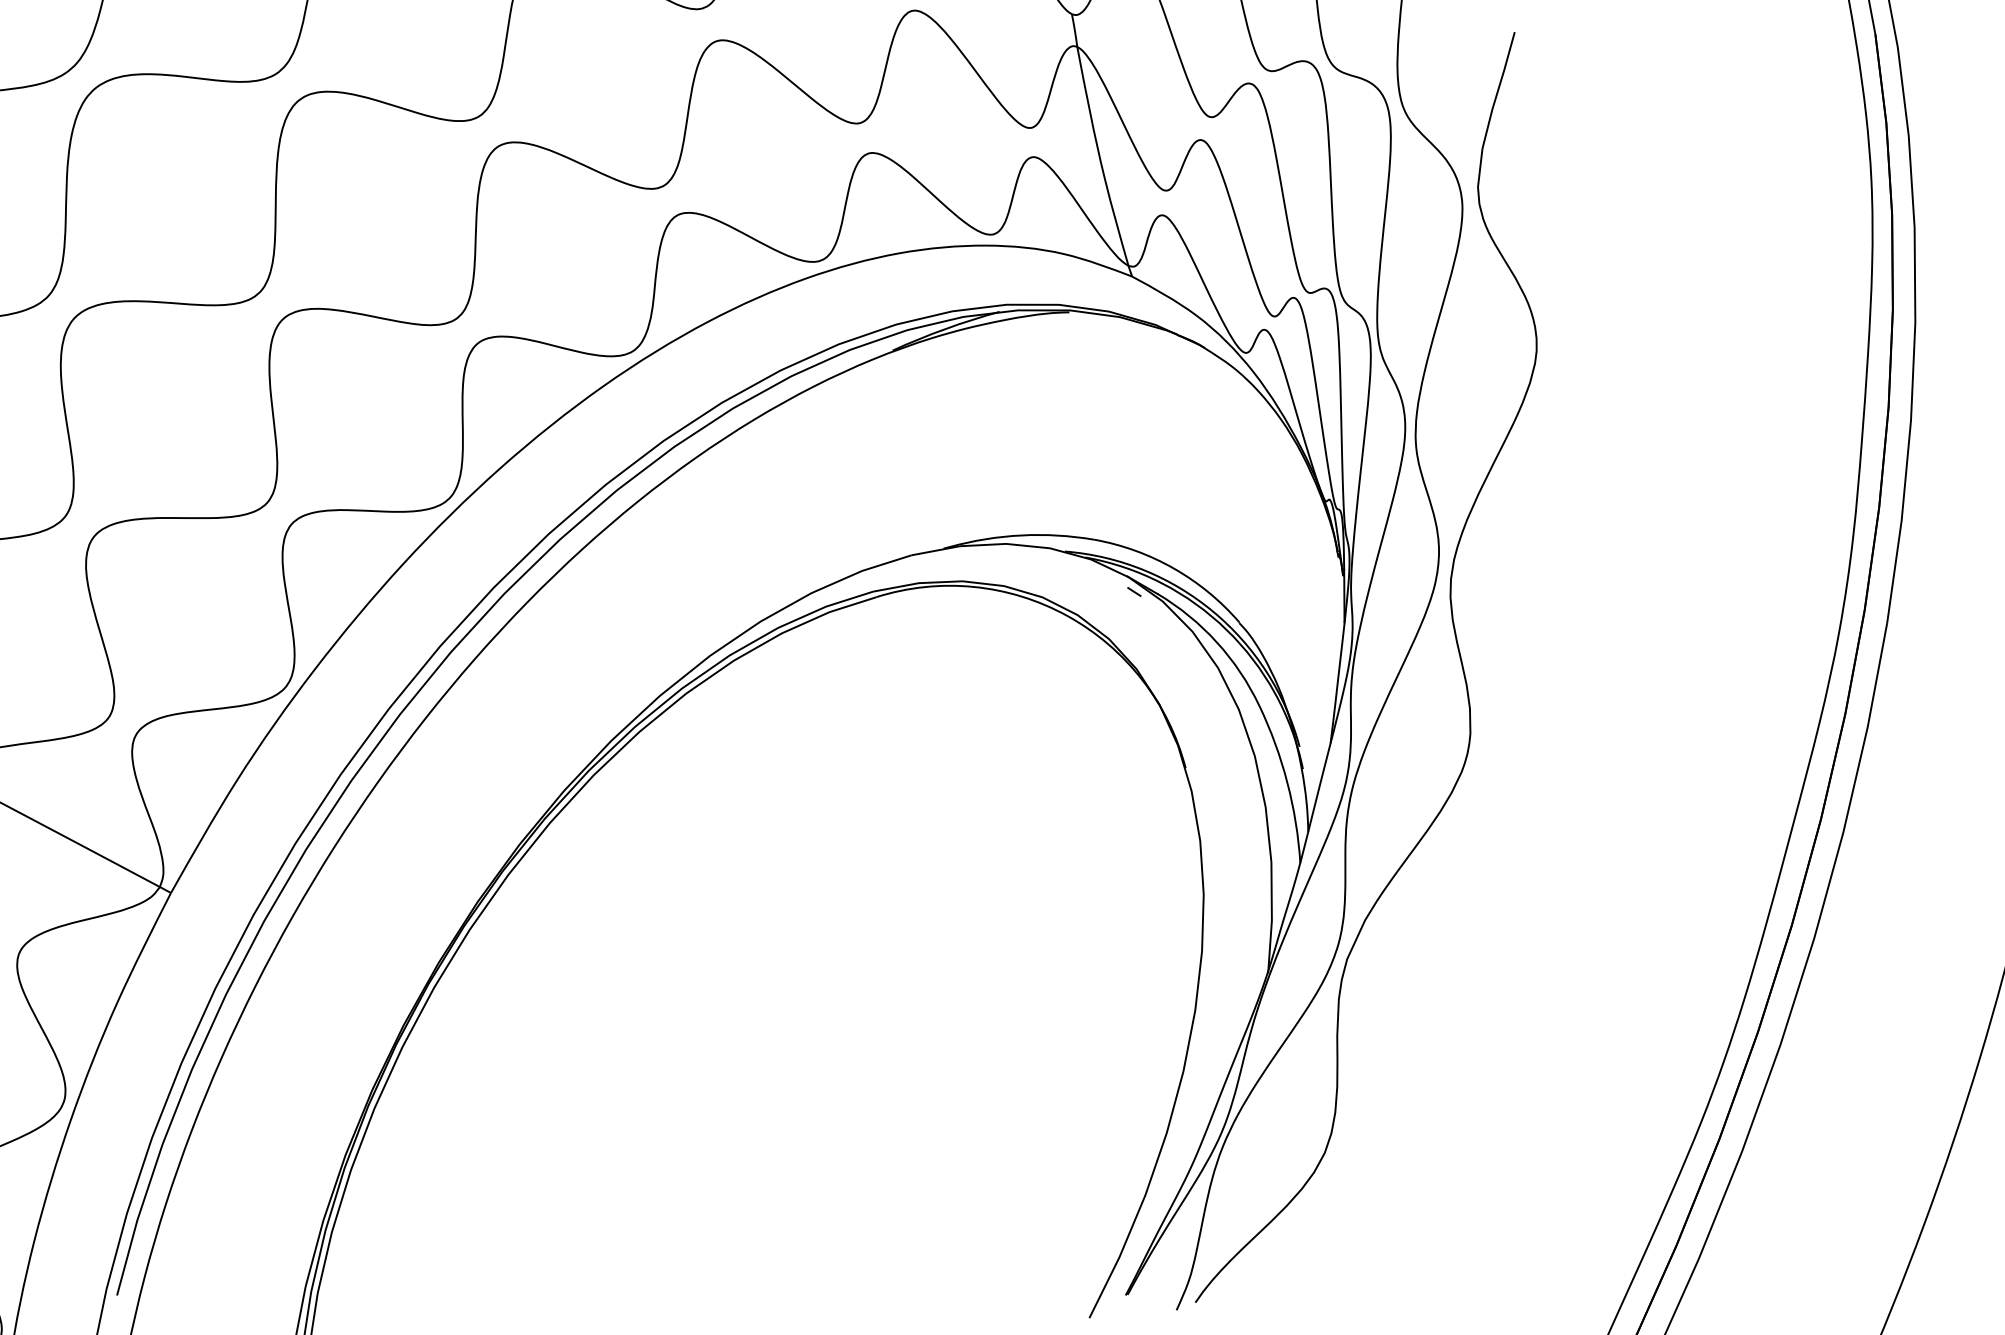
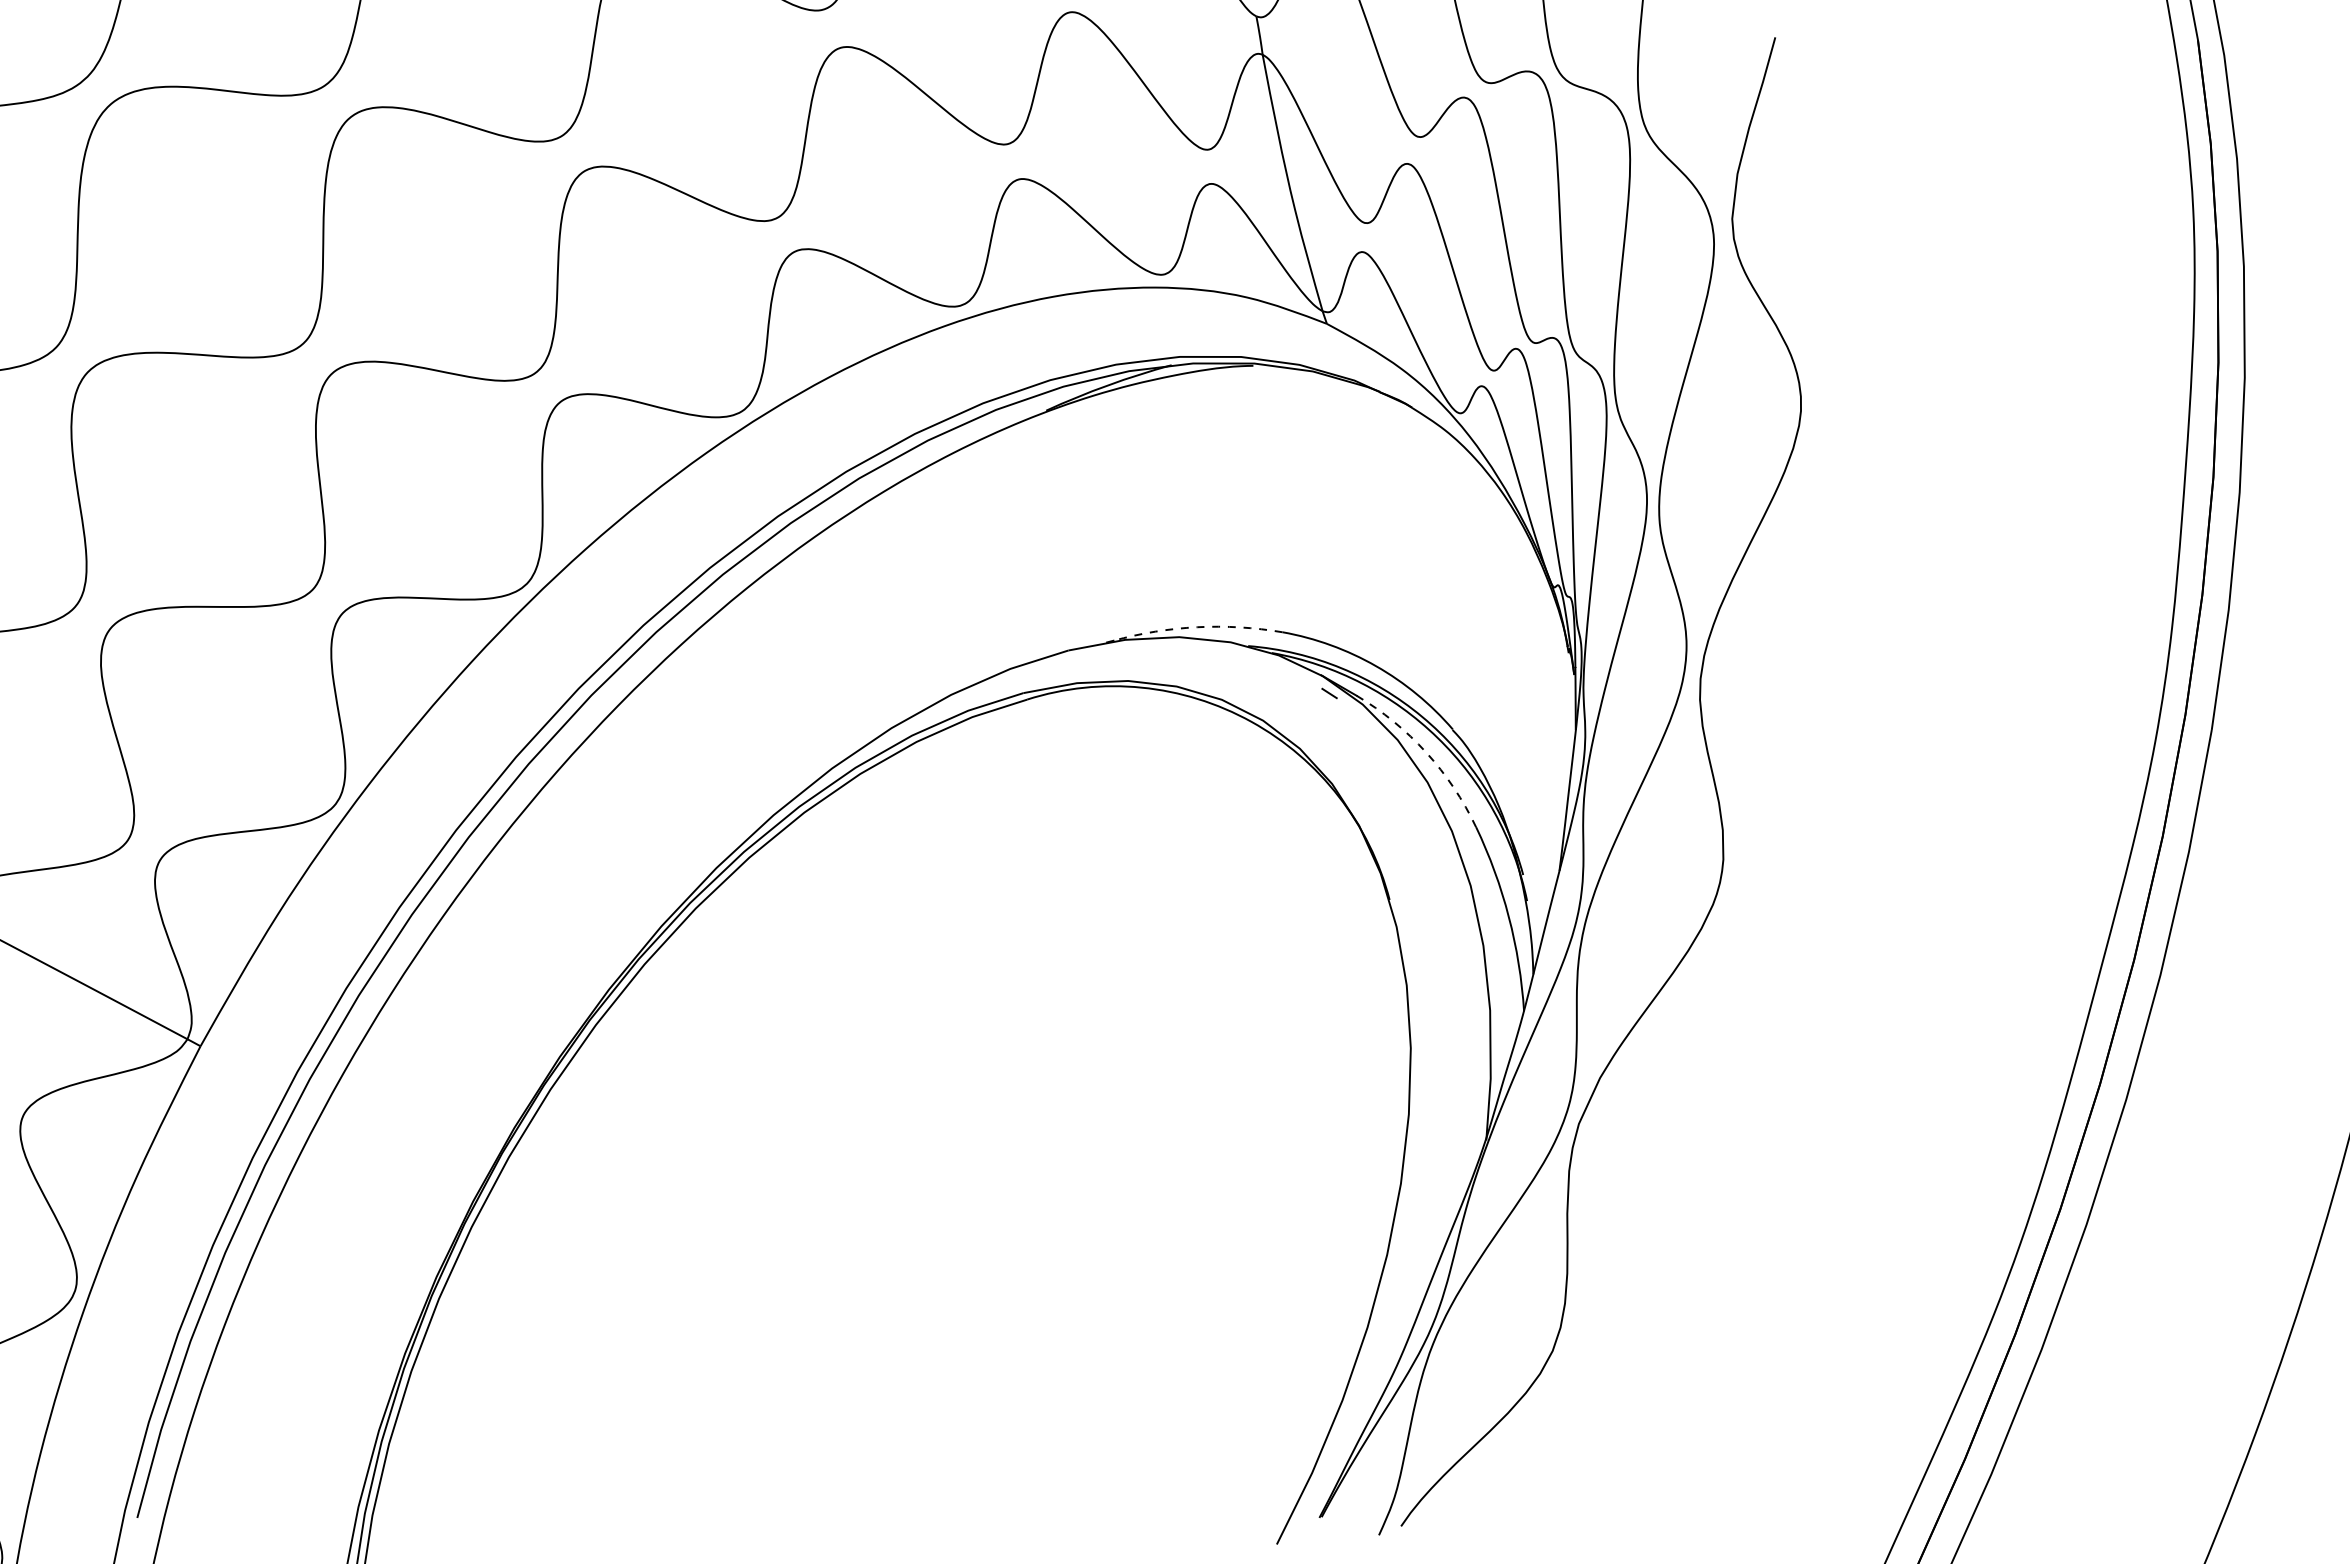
arc: (1021, 535) -> (1197, 627), solid -> dashed
arc: (1217, 642) -> (1426, 752), solid -> dashed

